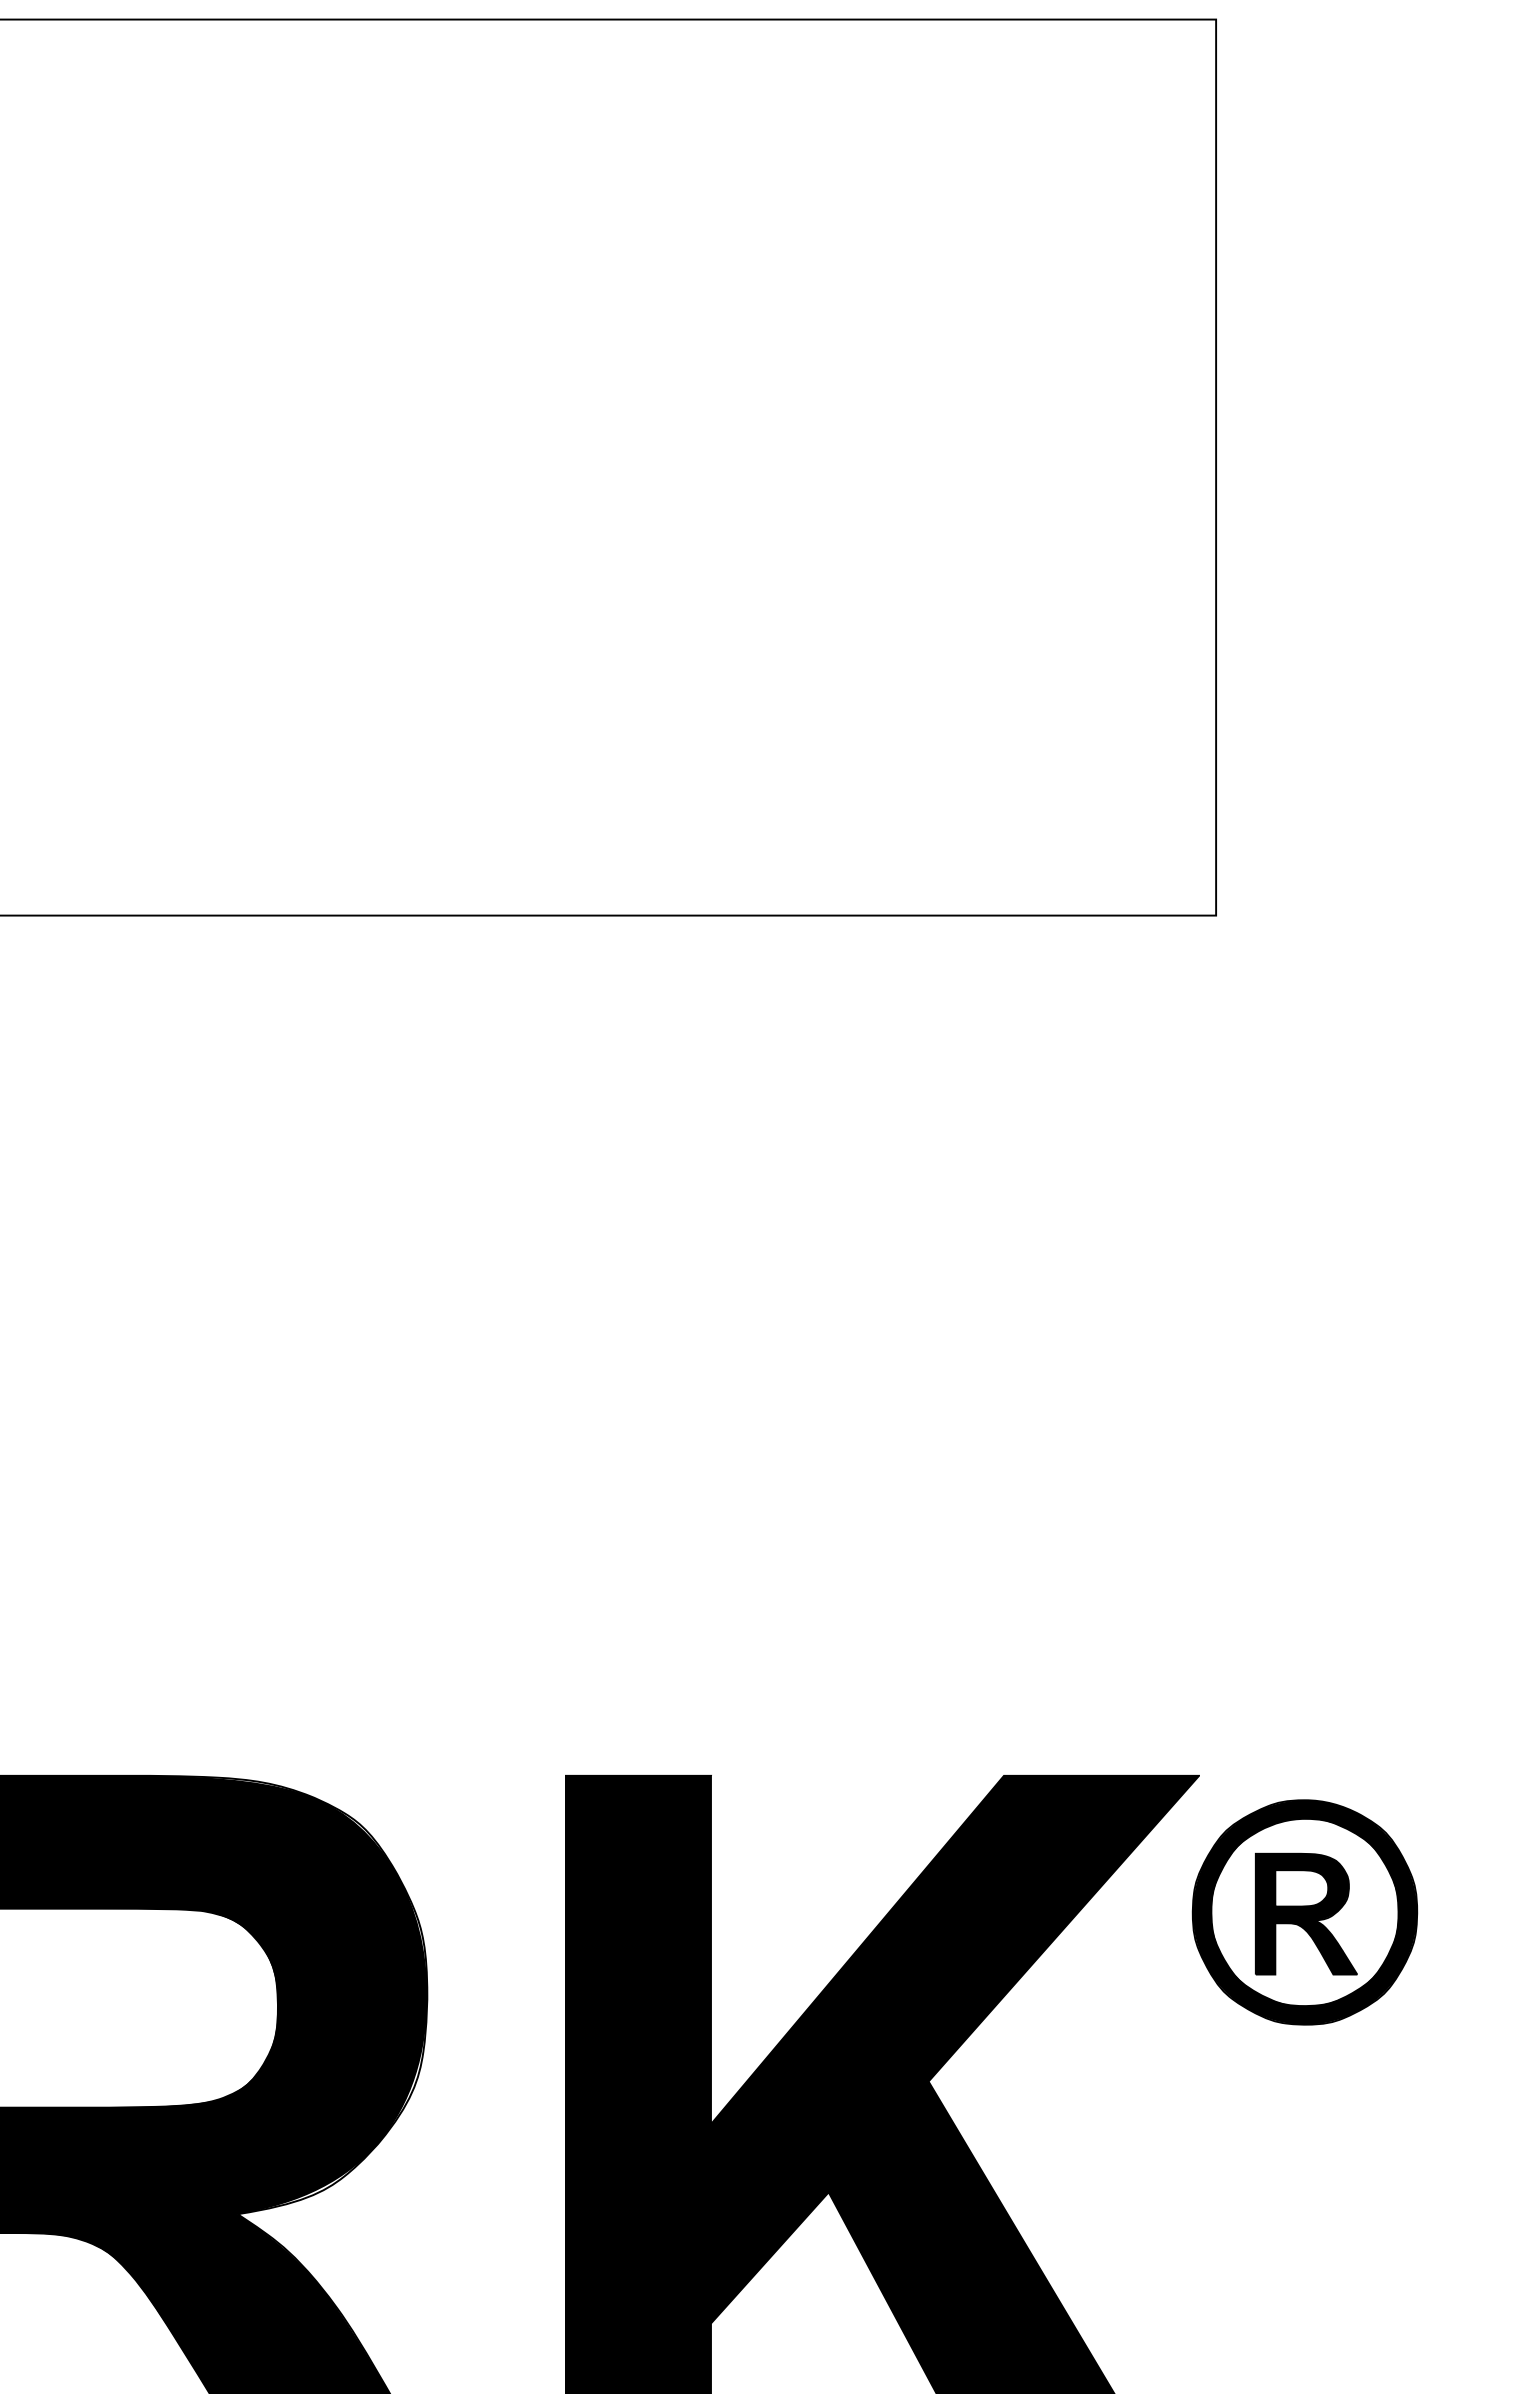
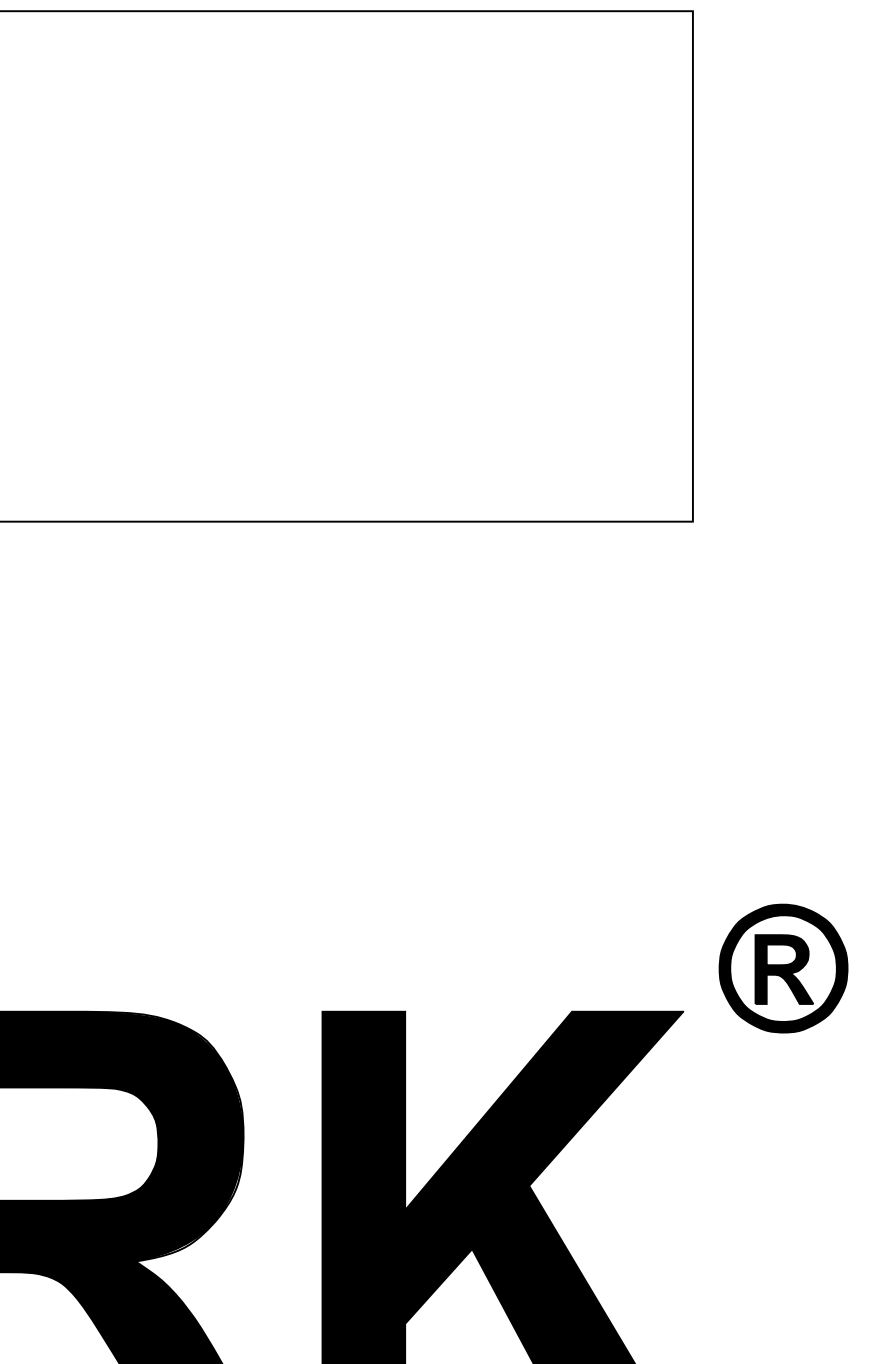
part: (1304, 1912) -> (783, 968), moved

